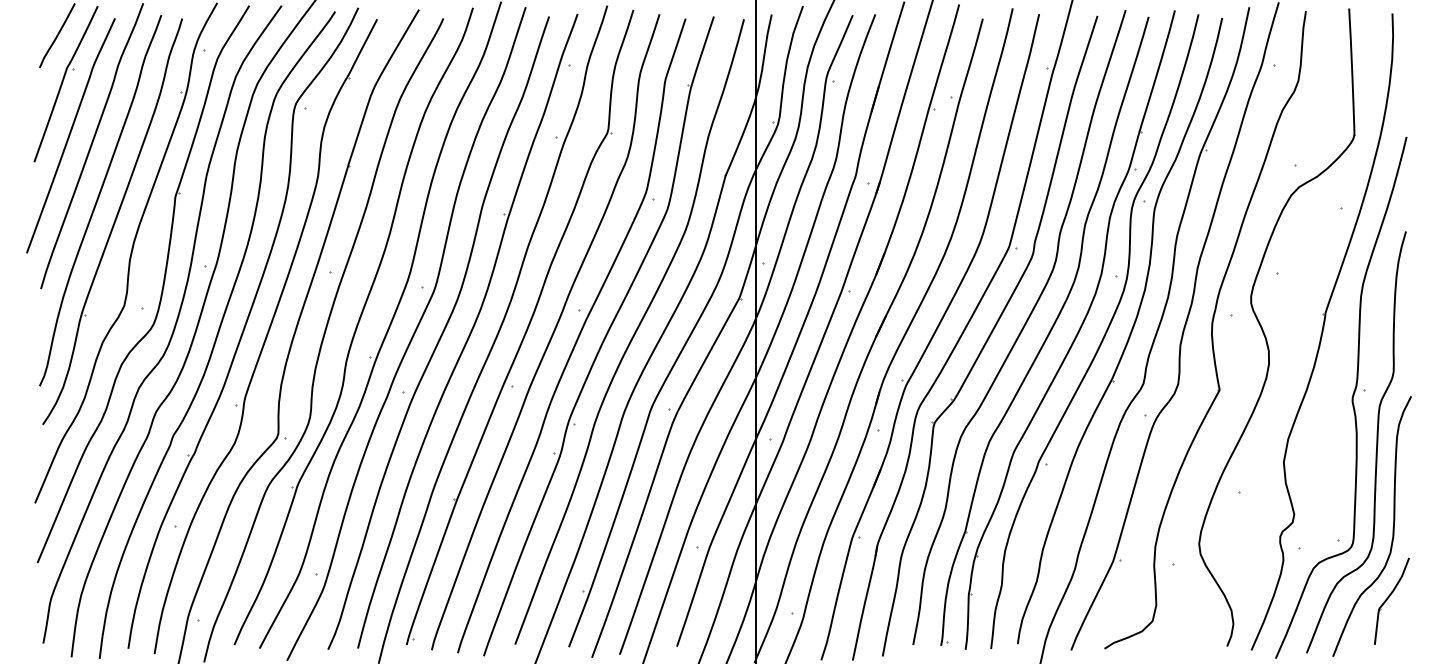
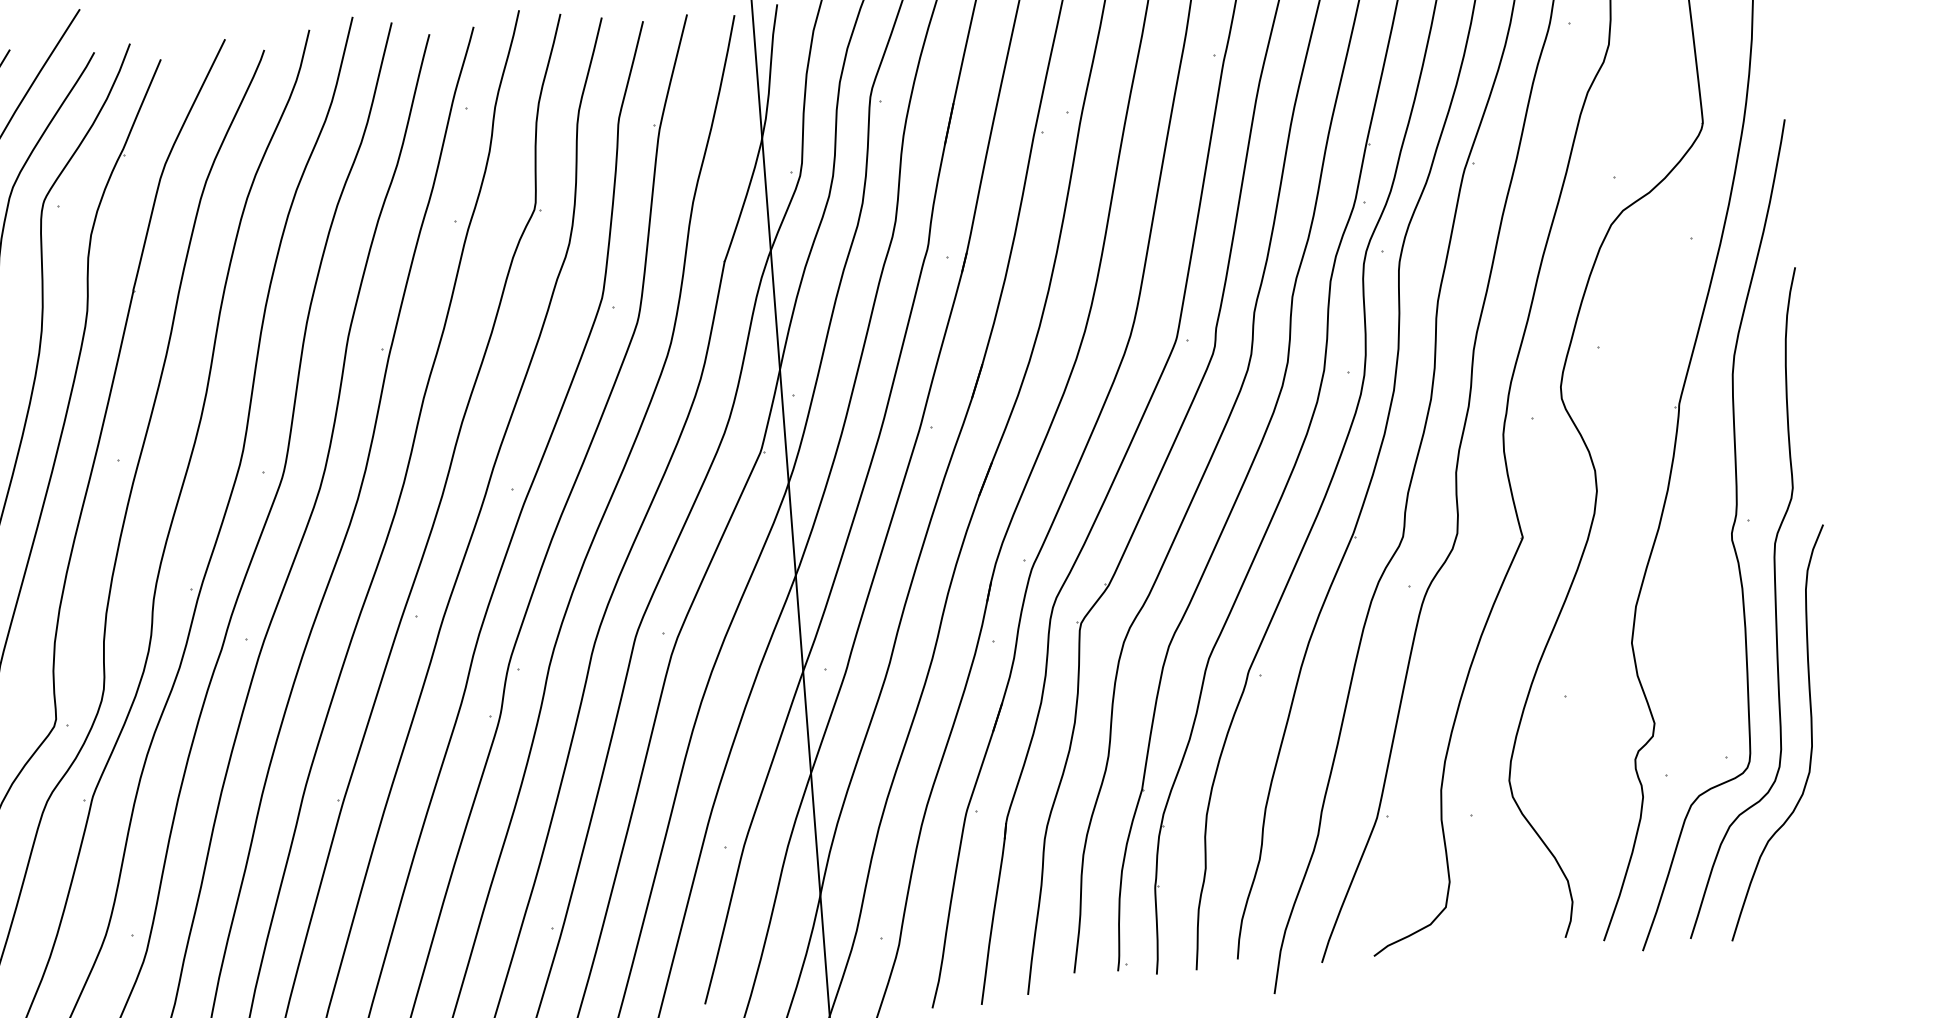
part: (1391, 600) -> (1816, 846), removed

